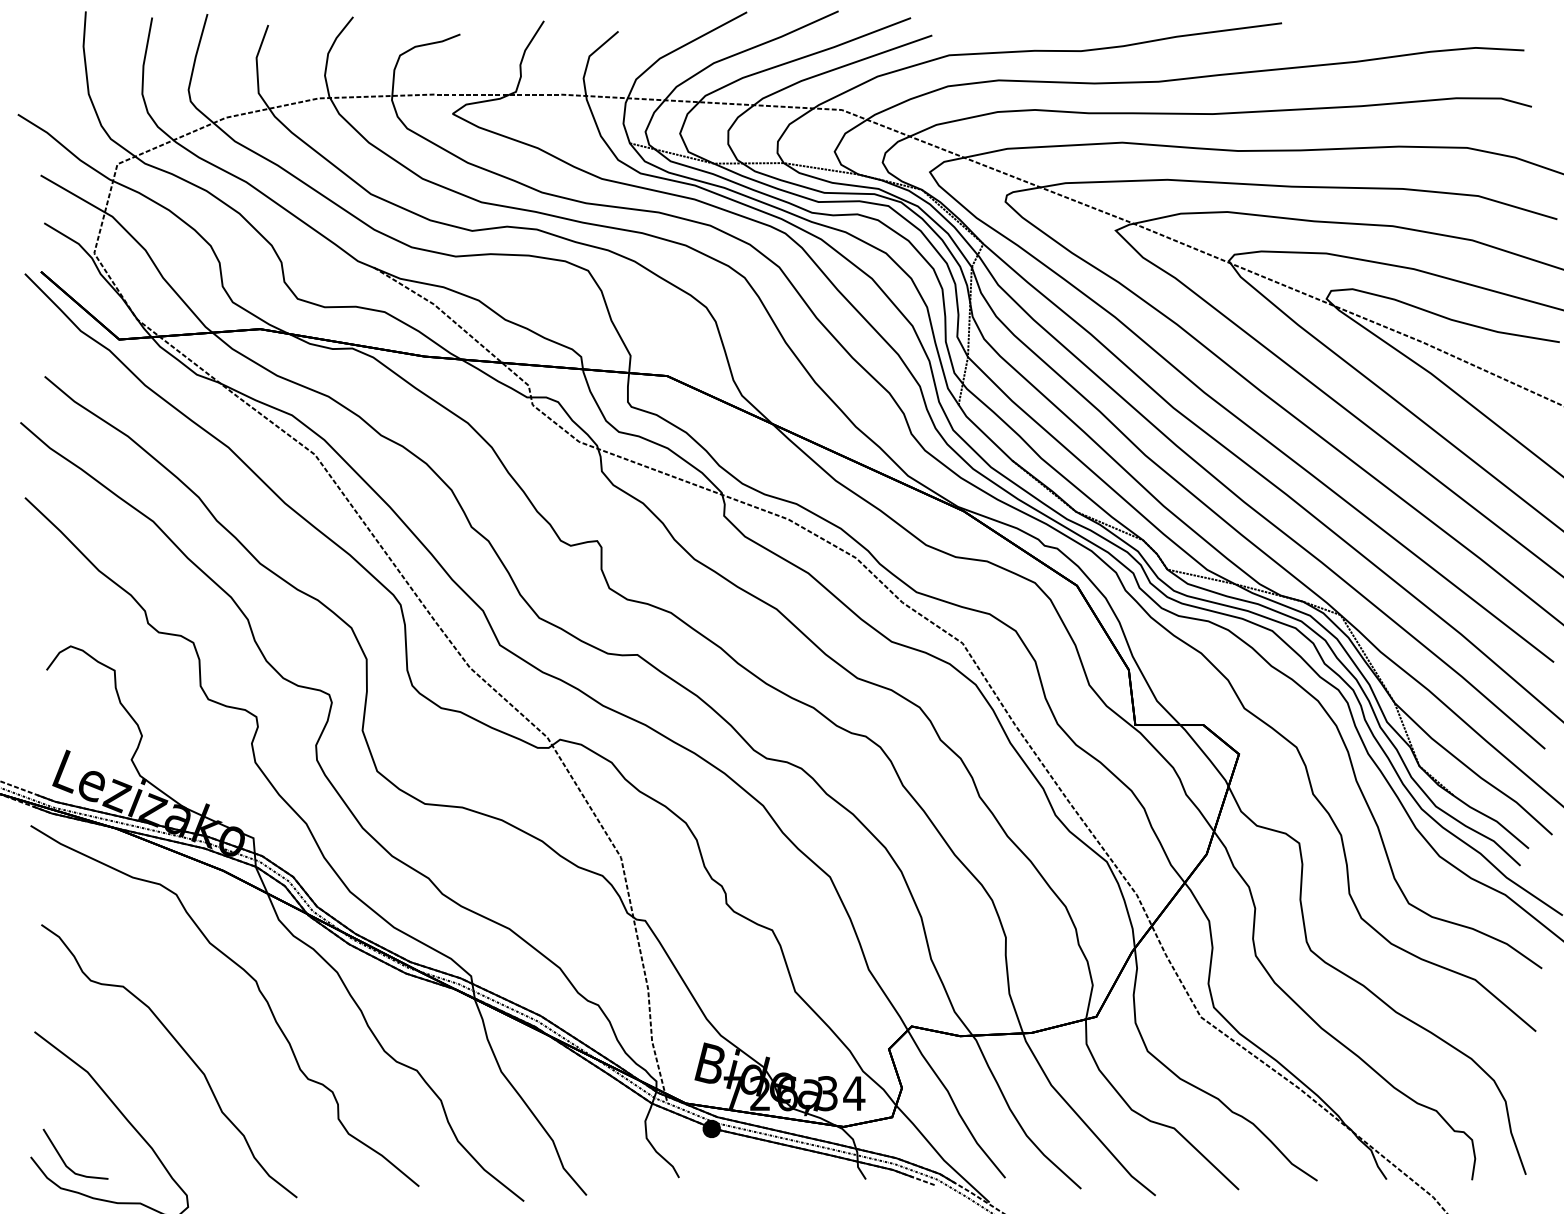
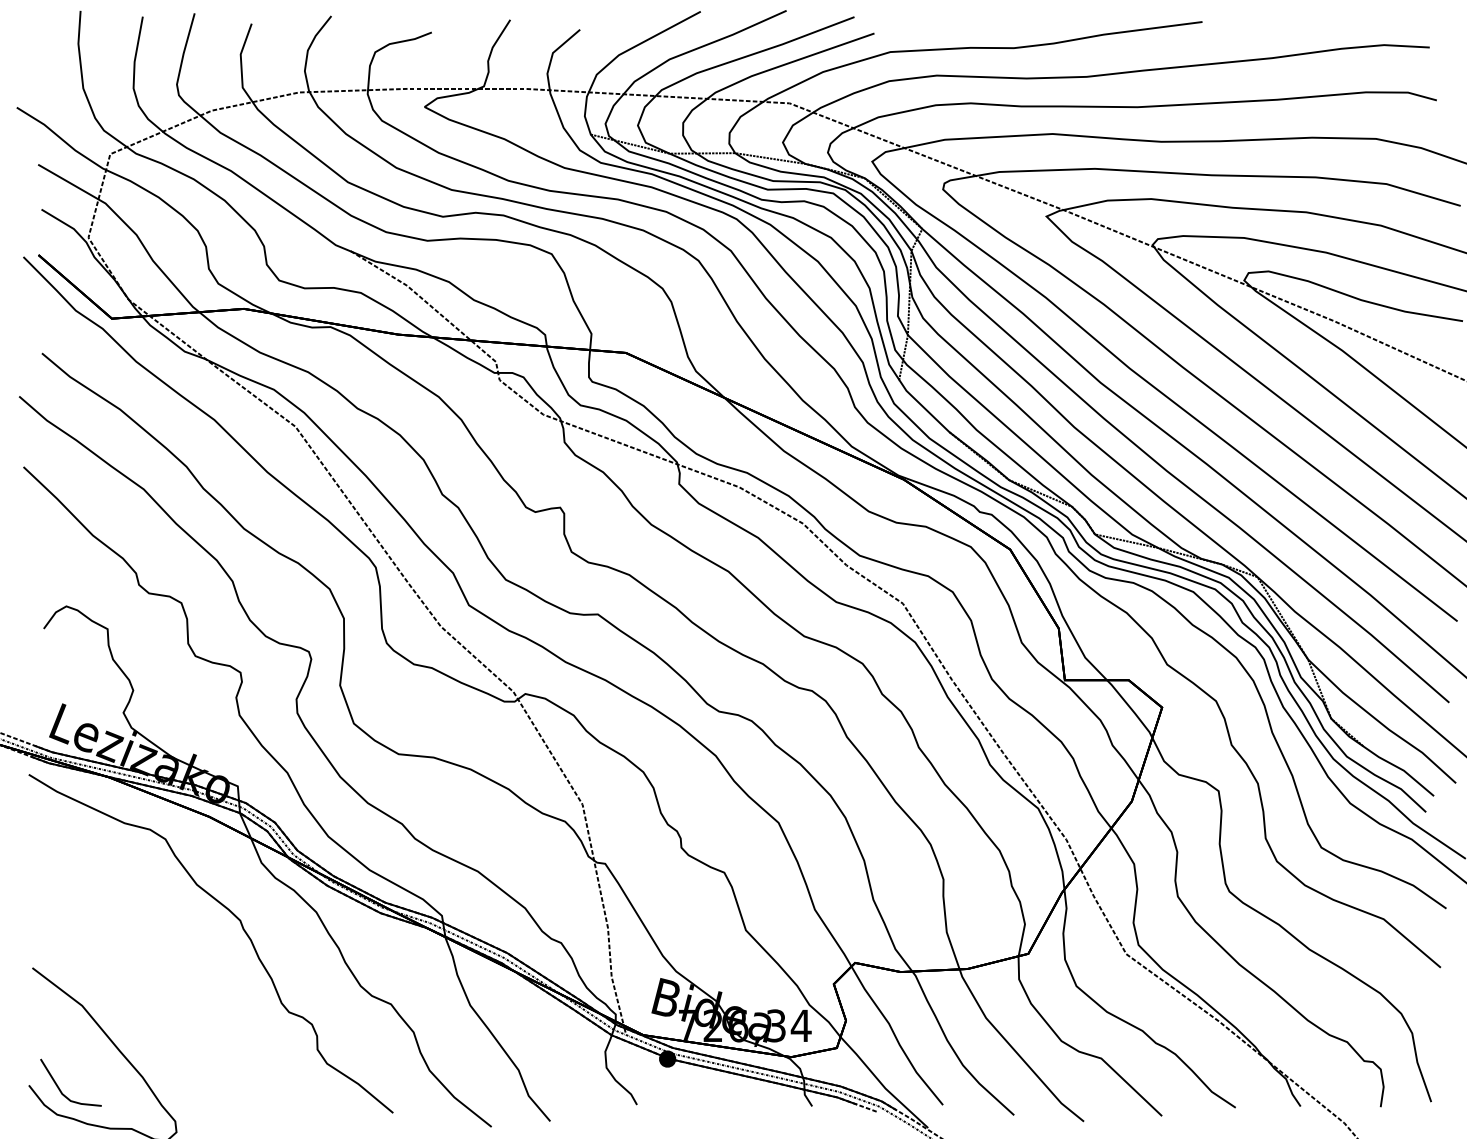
part: (183, 1051) -> (172, 986), removed

